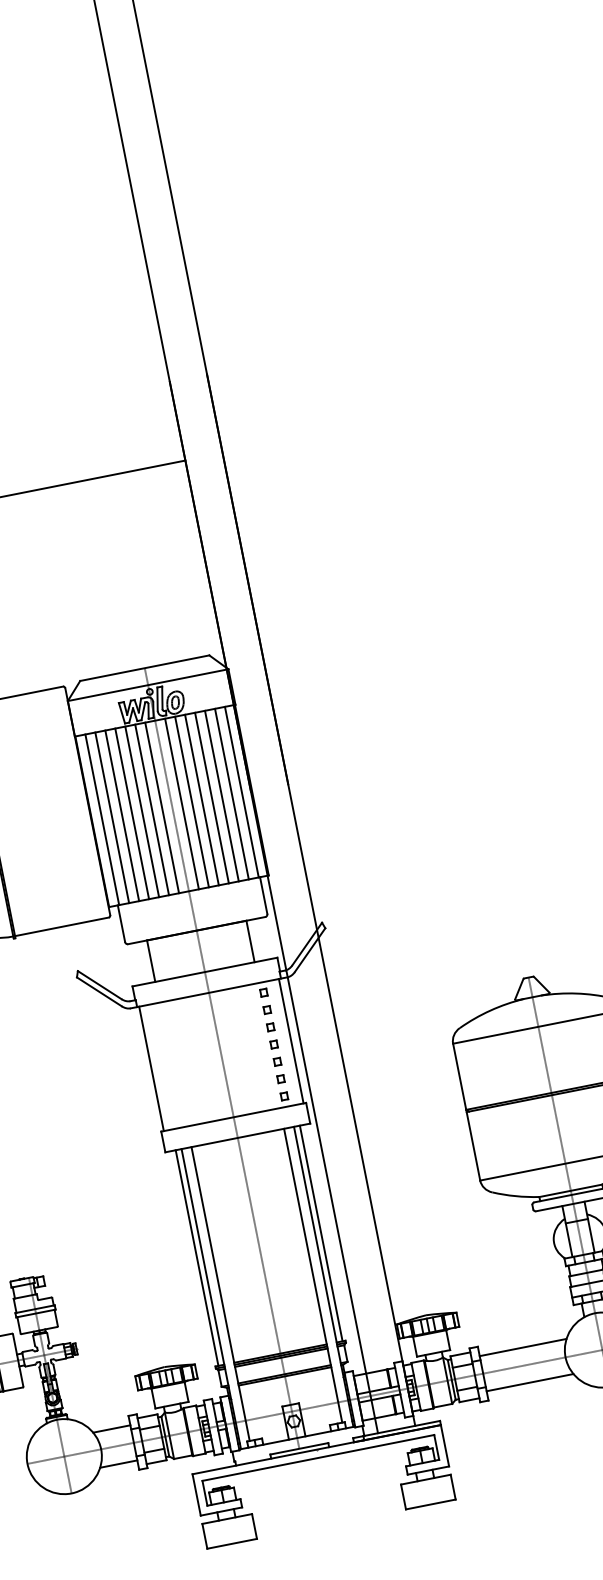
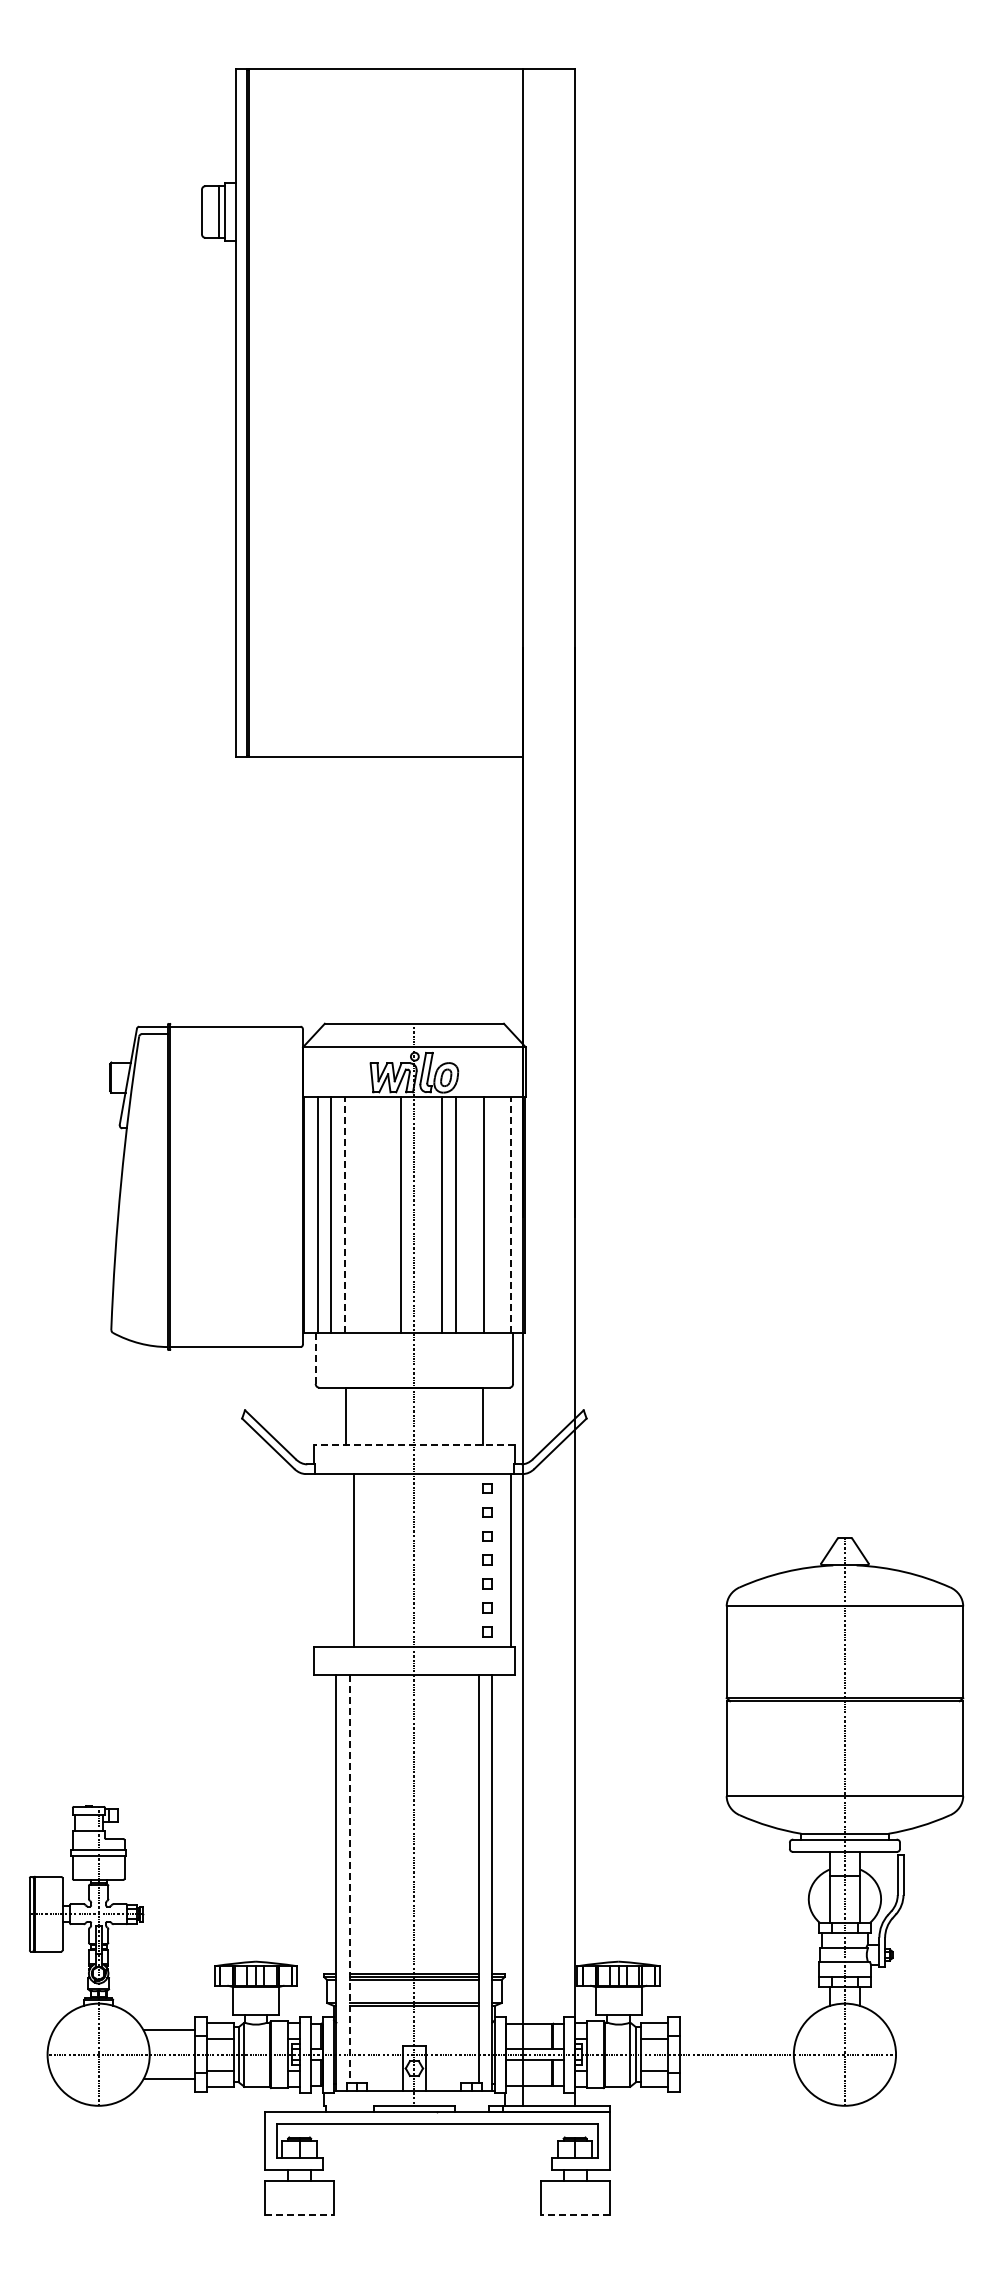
line: (242, 791) -> (511, 1214), solid -> dashed
line: (231, 793) -> (497, 1214), removed
line: (211, 797) -> (469, 1214), removed
line: (182, 803) -> (428, 1214), removed
line: (151, 809) -> (386, 1214), removed
line: (141, 811) -> (372, 1214), removed
line: (132, 813) -> (359, 1214), removed
line: (122, 815) -> (345, 1214), solid -> dashed
line: (121, 924) -> (315, 1359), solid -> dashed
line: (204, 972) -> (413, 1445), solid -> dashed
line: (151, 1069) -> (353, 1560), moved
line: (321, 1233) -> (500, 1824), removed
line: (197, 1257) -> (328, 1824), removed
line: (220, 1294) -> (350, 1879), solid -> dashed
line: (522, 1347) -> (739, 2030), removed
line: (529, 1382) -> (739, 2079), removed
line: (430, 1504) -> (574, 2215), solid -> dashed
line: (232, 1543) -> (300, 2215), solid -> dashed

